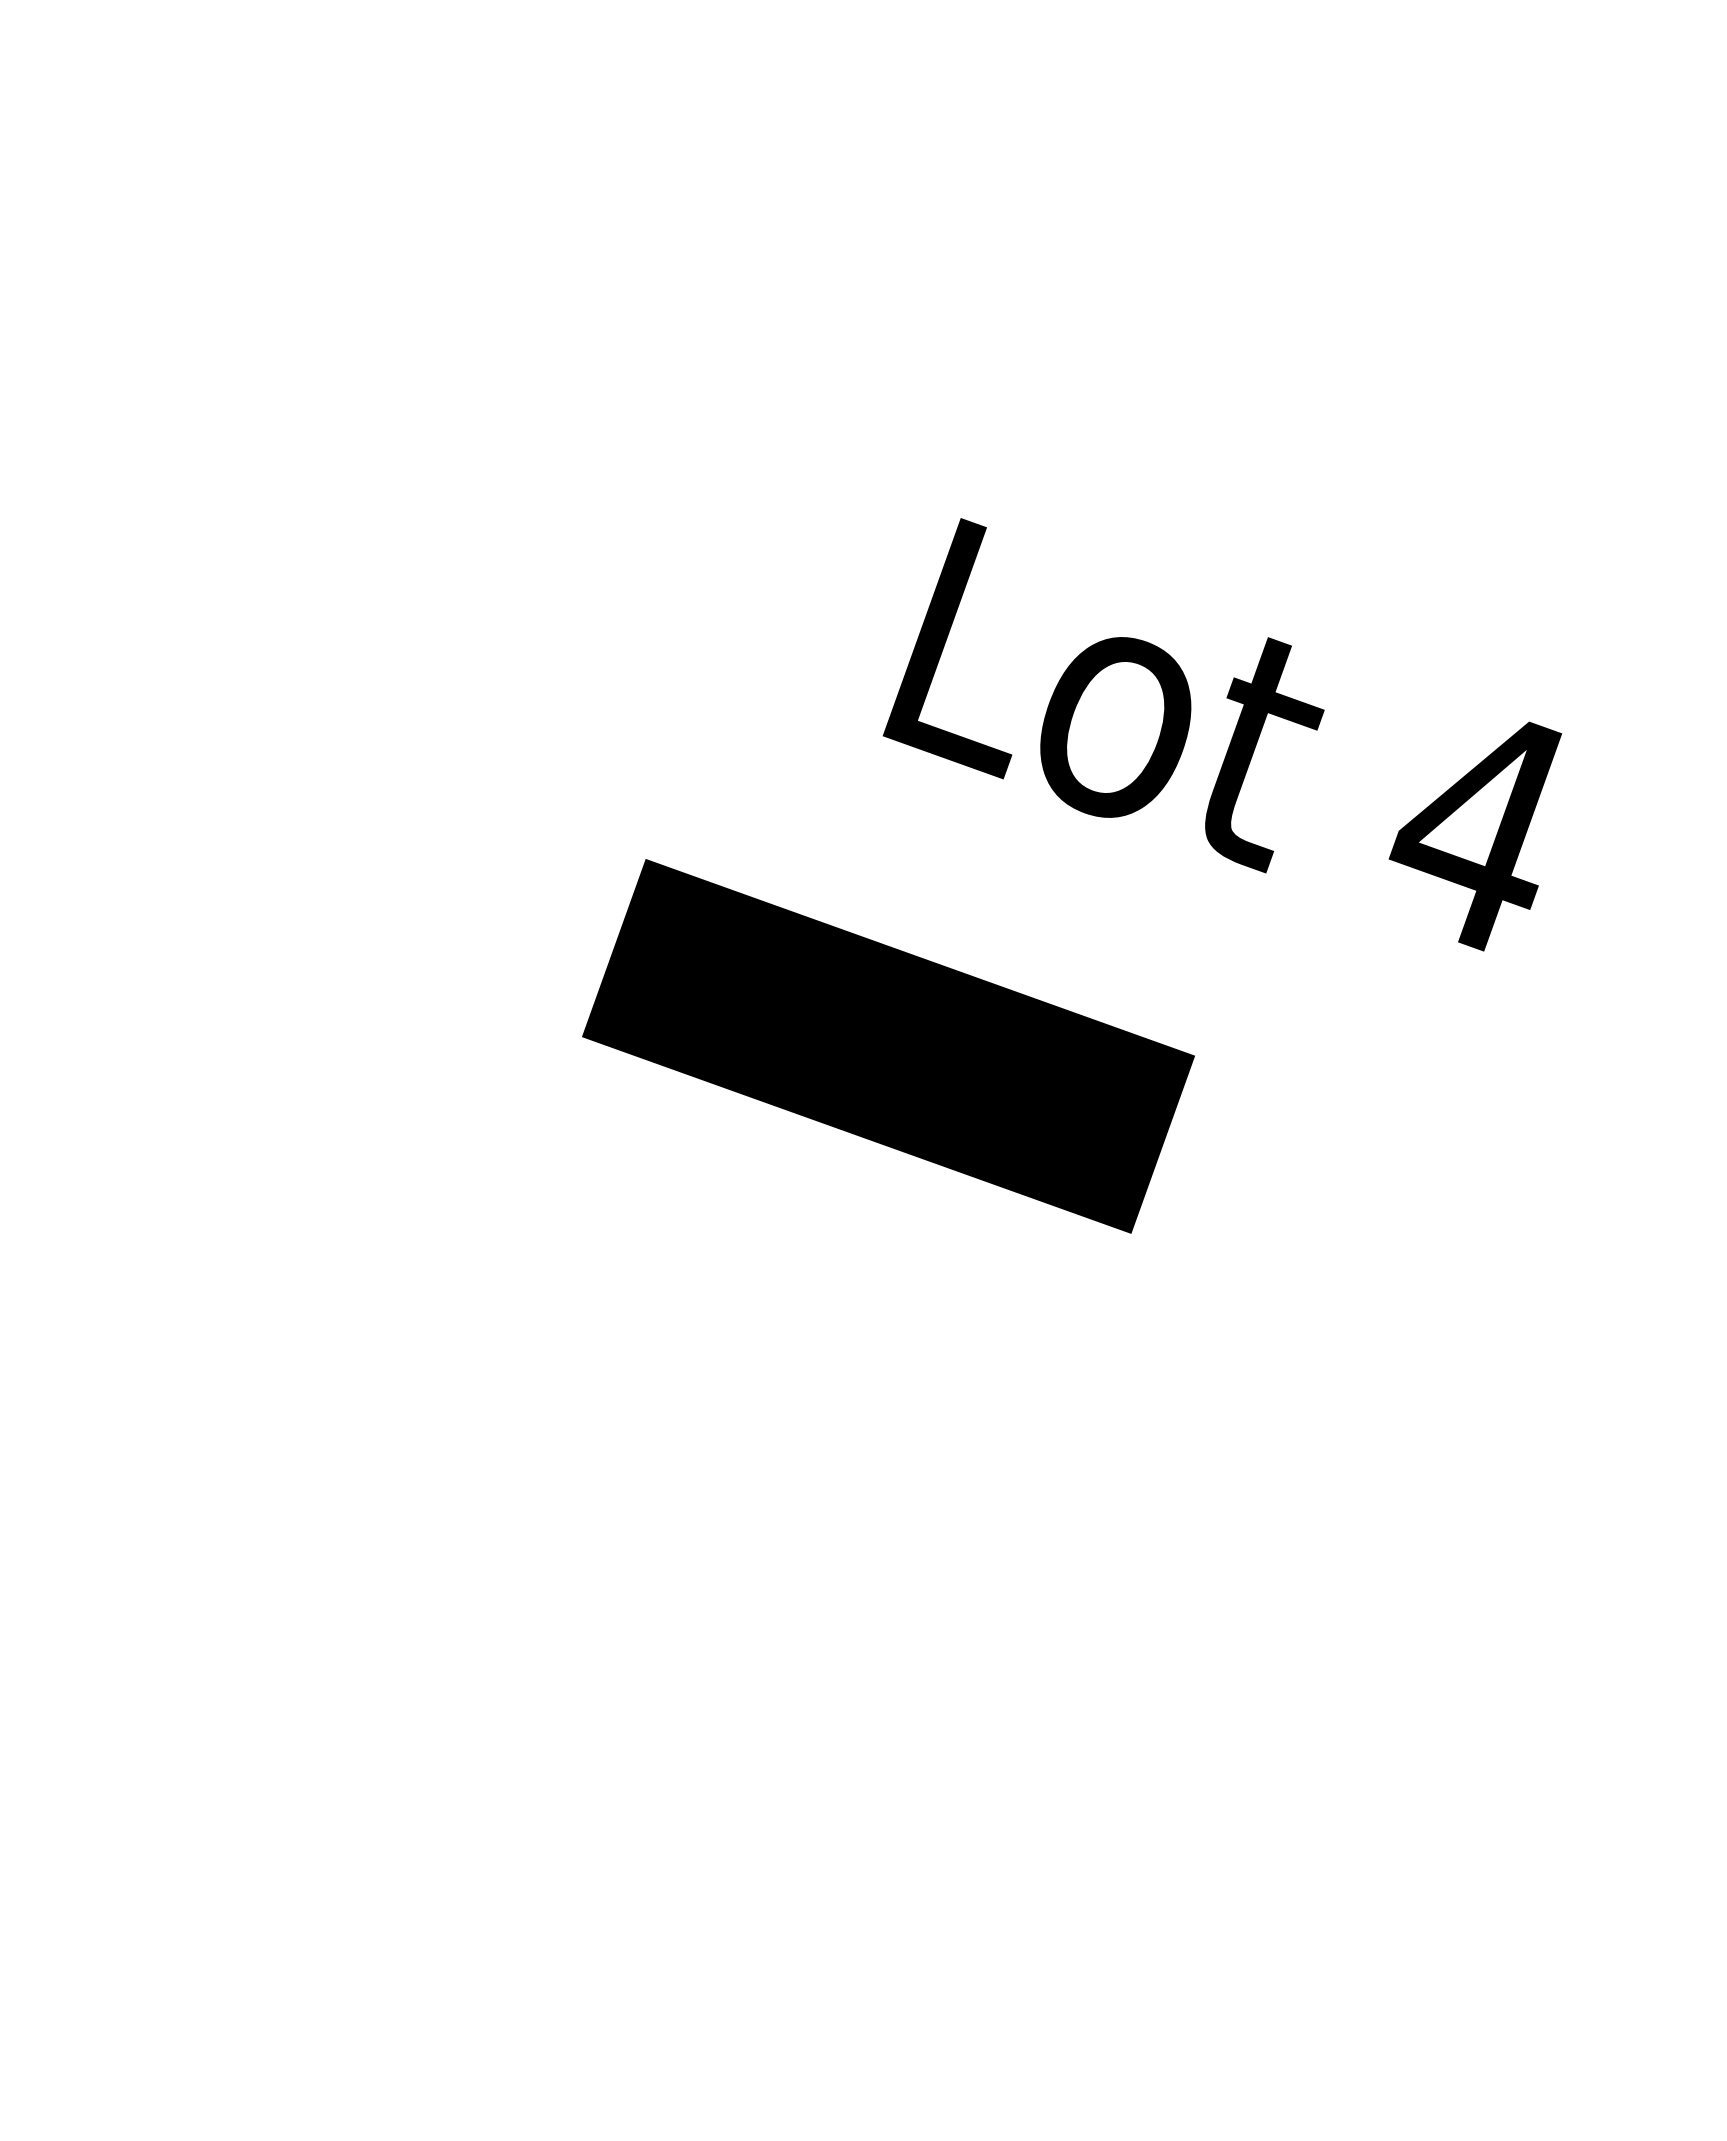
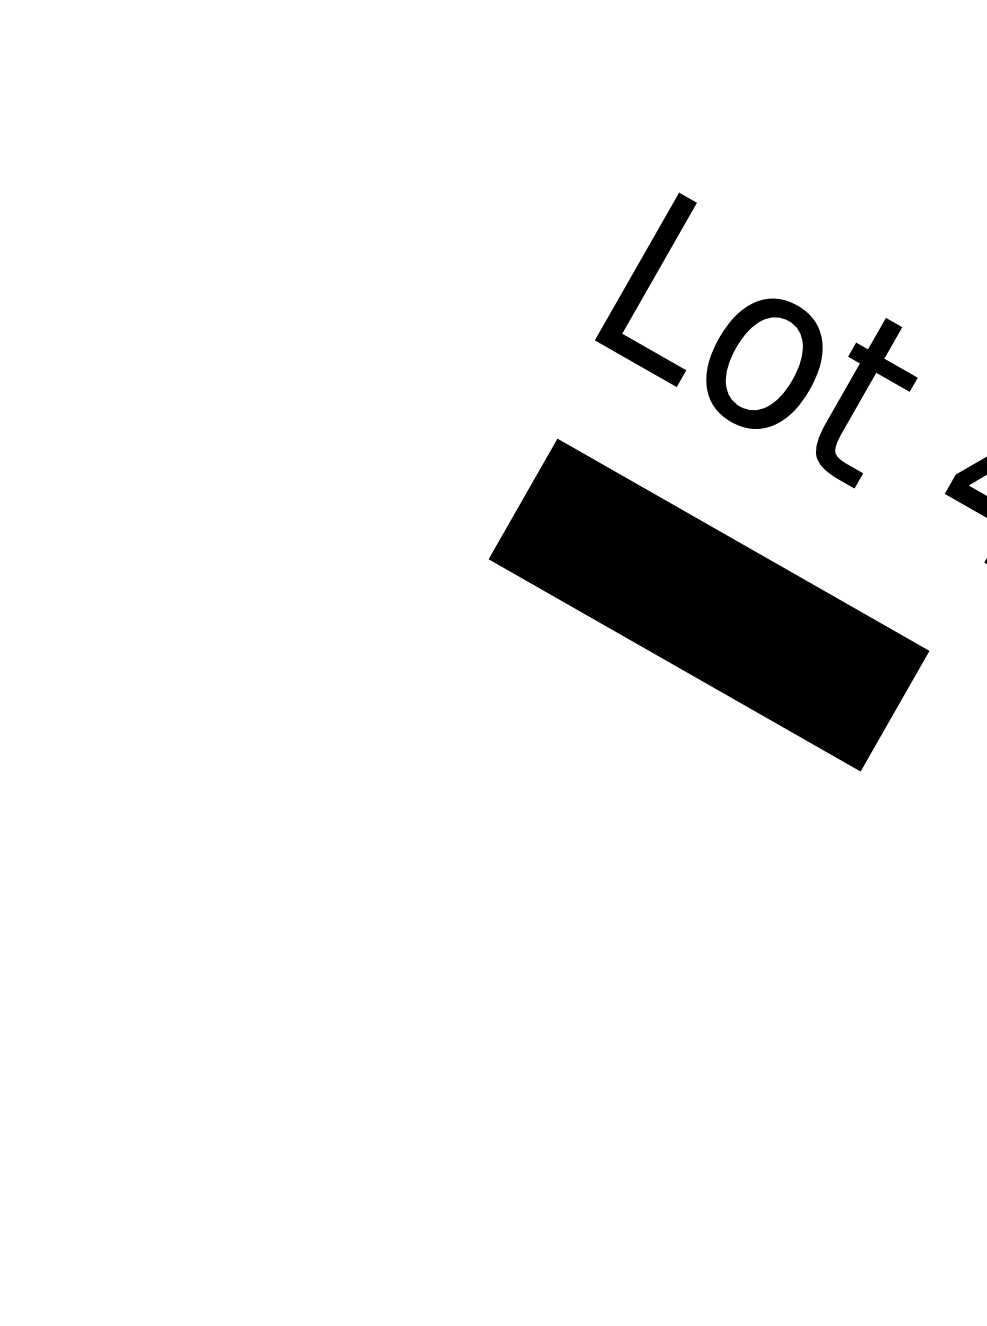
text: (888, 1046) -> (708, 605), moved

